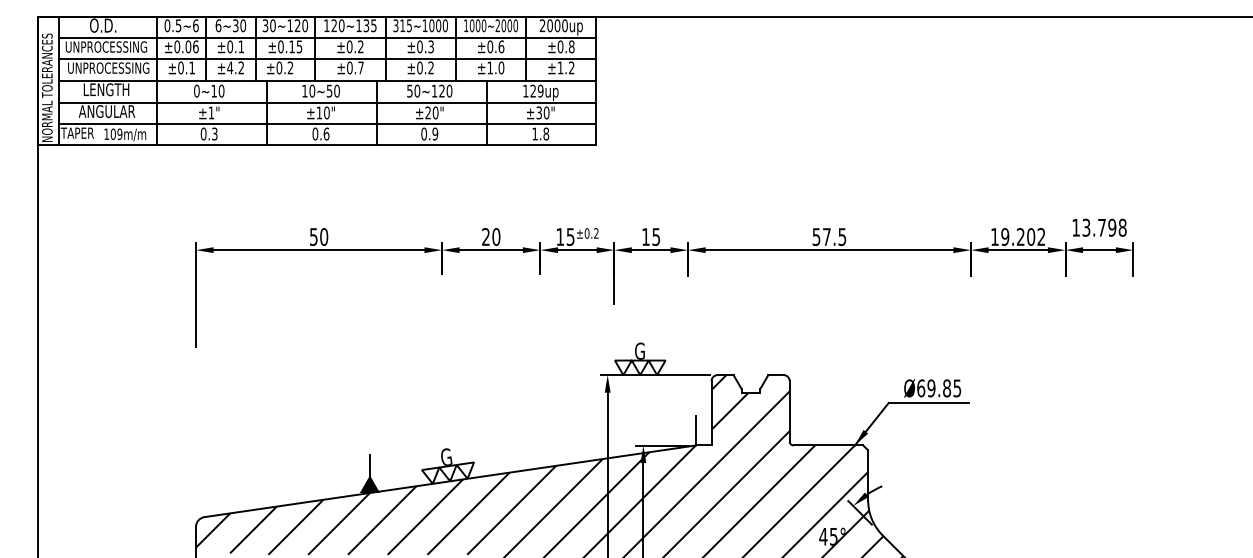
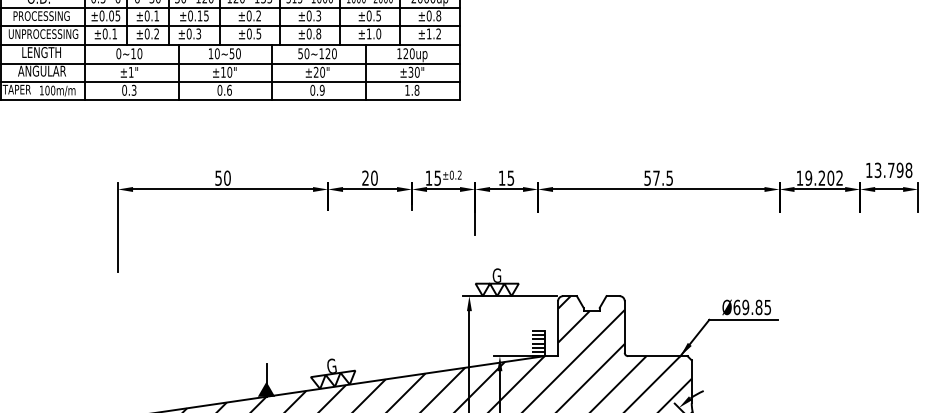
text: (106, 46) -> (41, 15), UNPROCESSING -> PROCESSING
text: (195, 46) -> (117, 15), ±0.06 -> ±0.05
text: (501, 46) -> (378, 15), ±0.6 -> ±0.5
text: (230, 67) -> (147, 33), ±4.2 -> ±0.2
text: (360, 67) -> (258, 33), ±0.7 -> ±0.5
text: (430, 67) -> (318, 33), ±0.2 -> ±0.8
text: (290, 68) -> (198, 34), ±0.2 -> ±0.3
text: (540, 91) -> (412, 54), 129up -> 120up
text: (119, 134) -> (52, 90), 109m/m -> 100m/m
hatch: (688, 430) -> (538, 343), added

